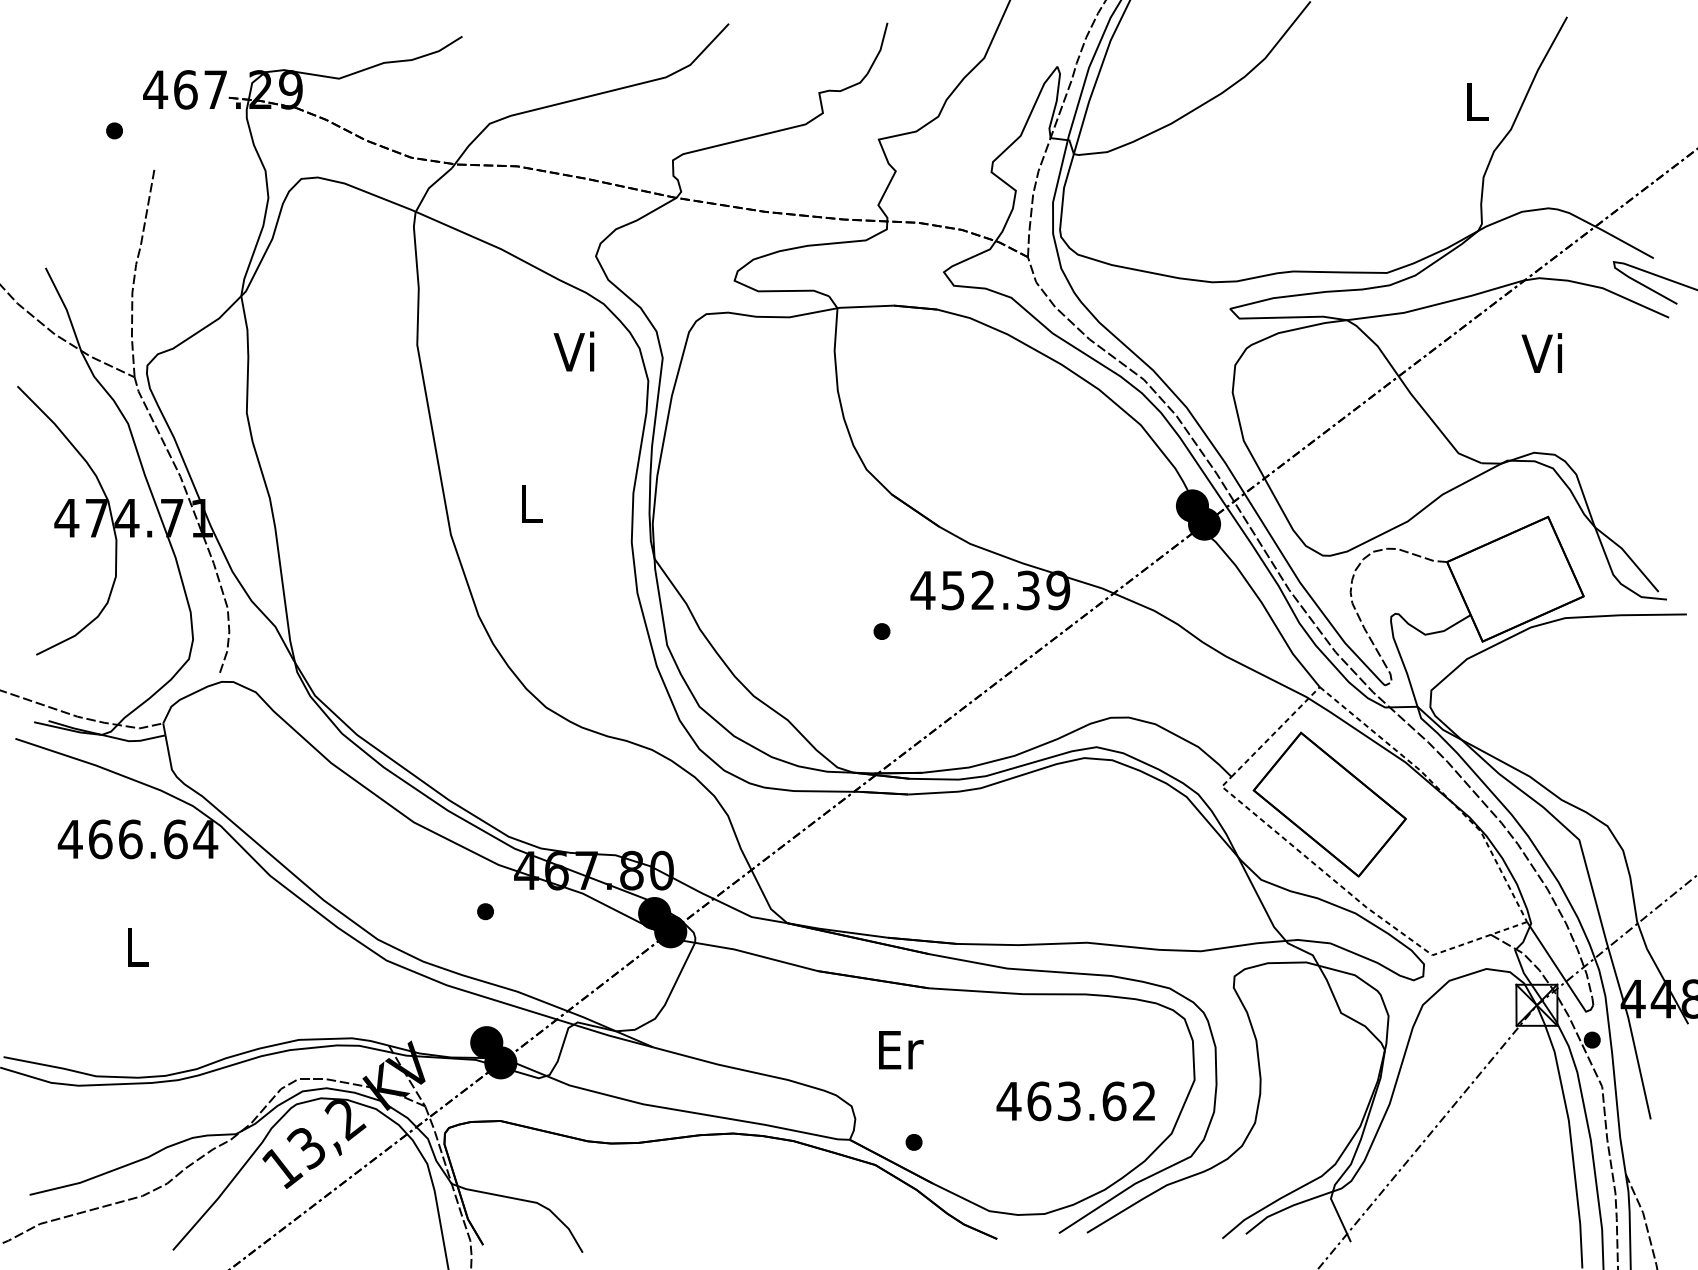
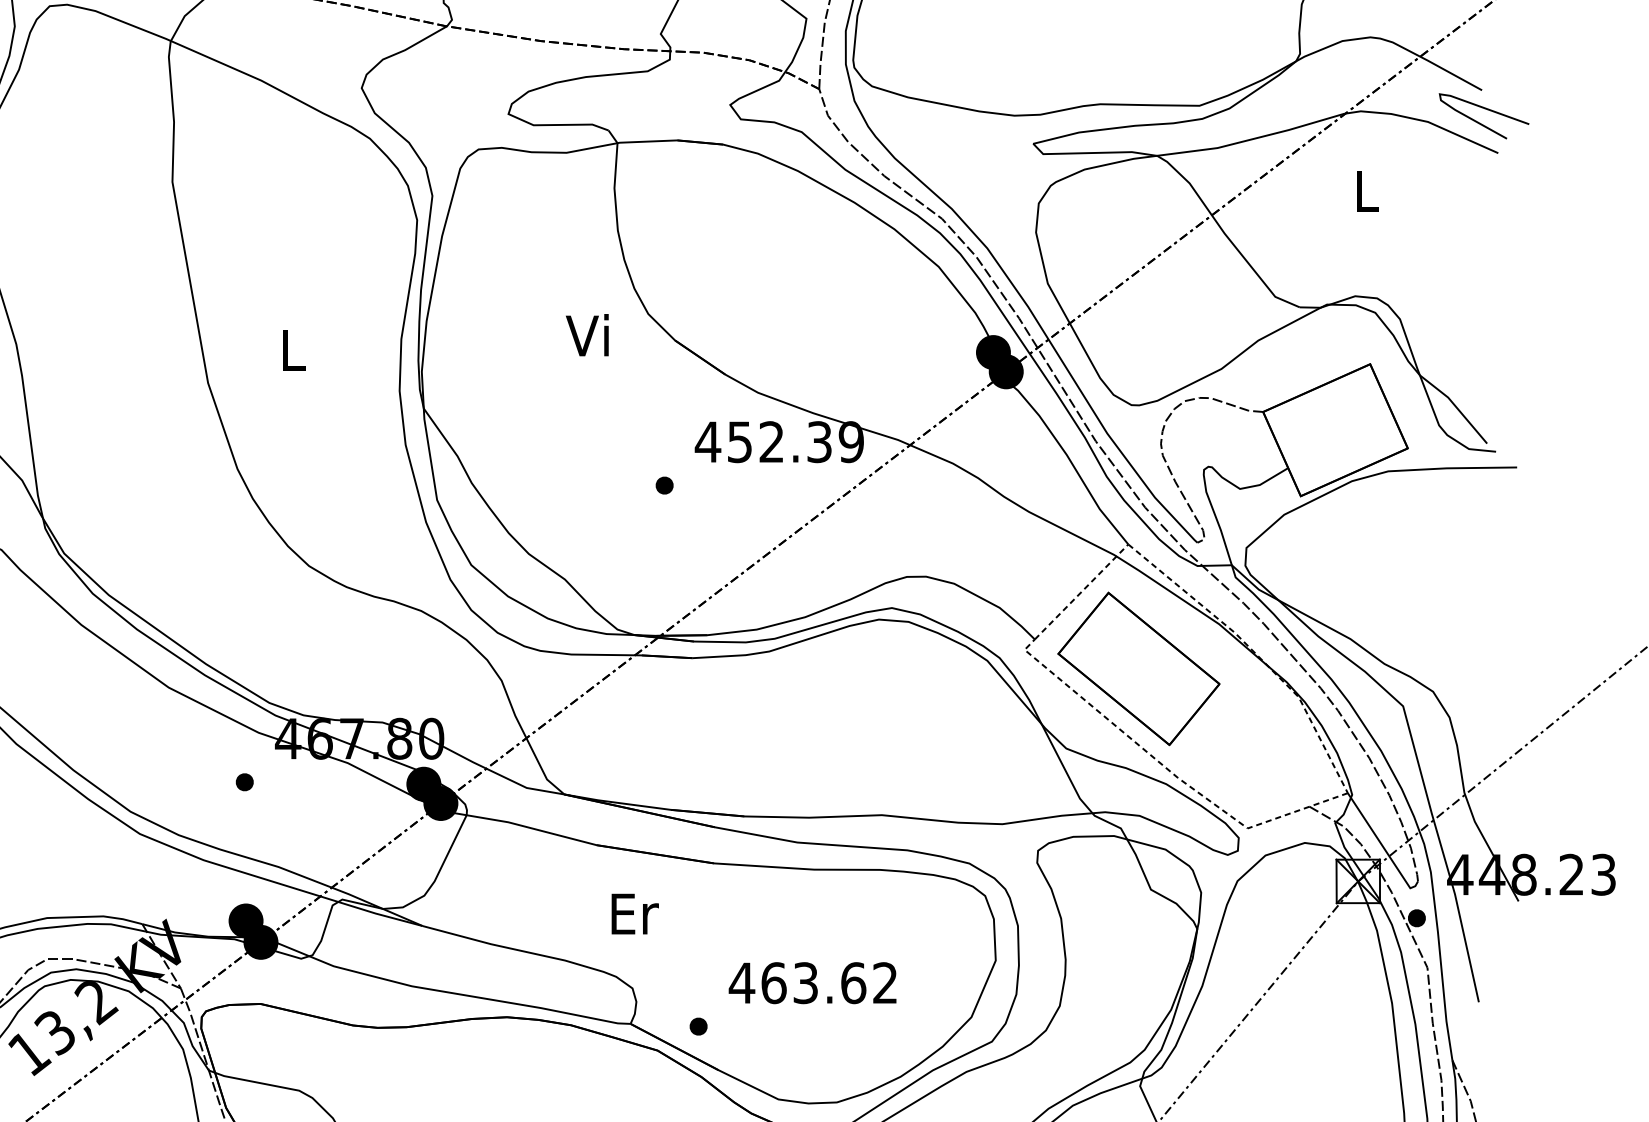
text: (573, 351) -> (586, 335), moved
text: (1541, 352) -> (1363, 190), Vi -> L
text: (901, 1050) -> (635, 914), moved
text: (1075, 1101) -> (812, 983), moved

